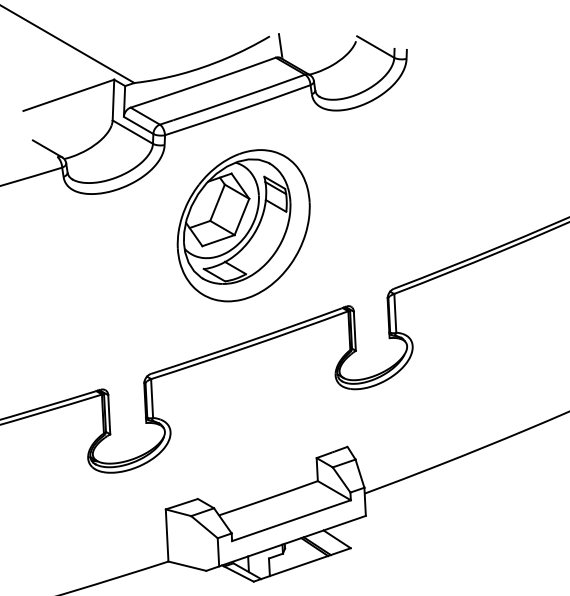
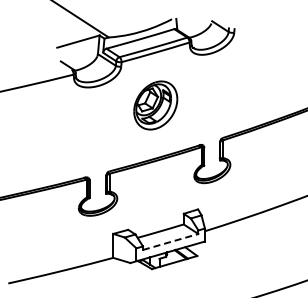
part: (243, 225) -> (155, 105), size x0.7
line: (290, 519) -> (170, 241), solid -> dashed

